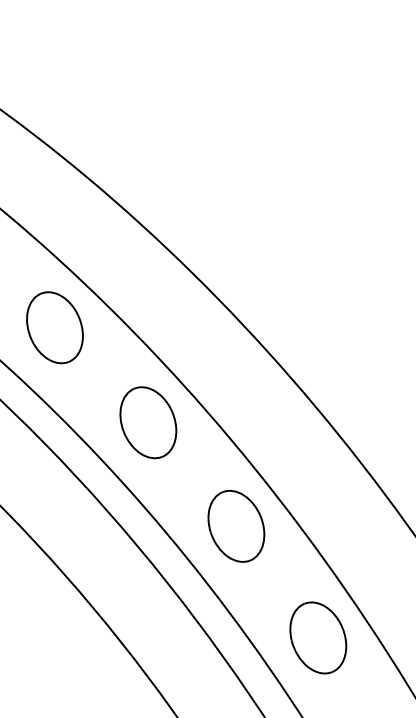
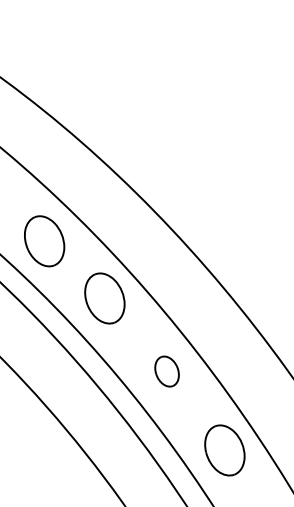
part: (54, 327) -> (44, 241), moved
part: (236, 525) -> (167, 371), size x0.6

